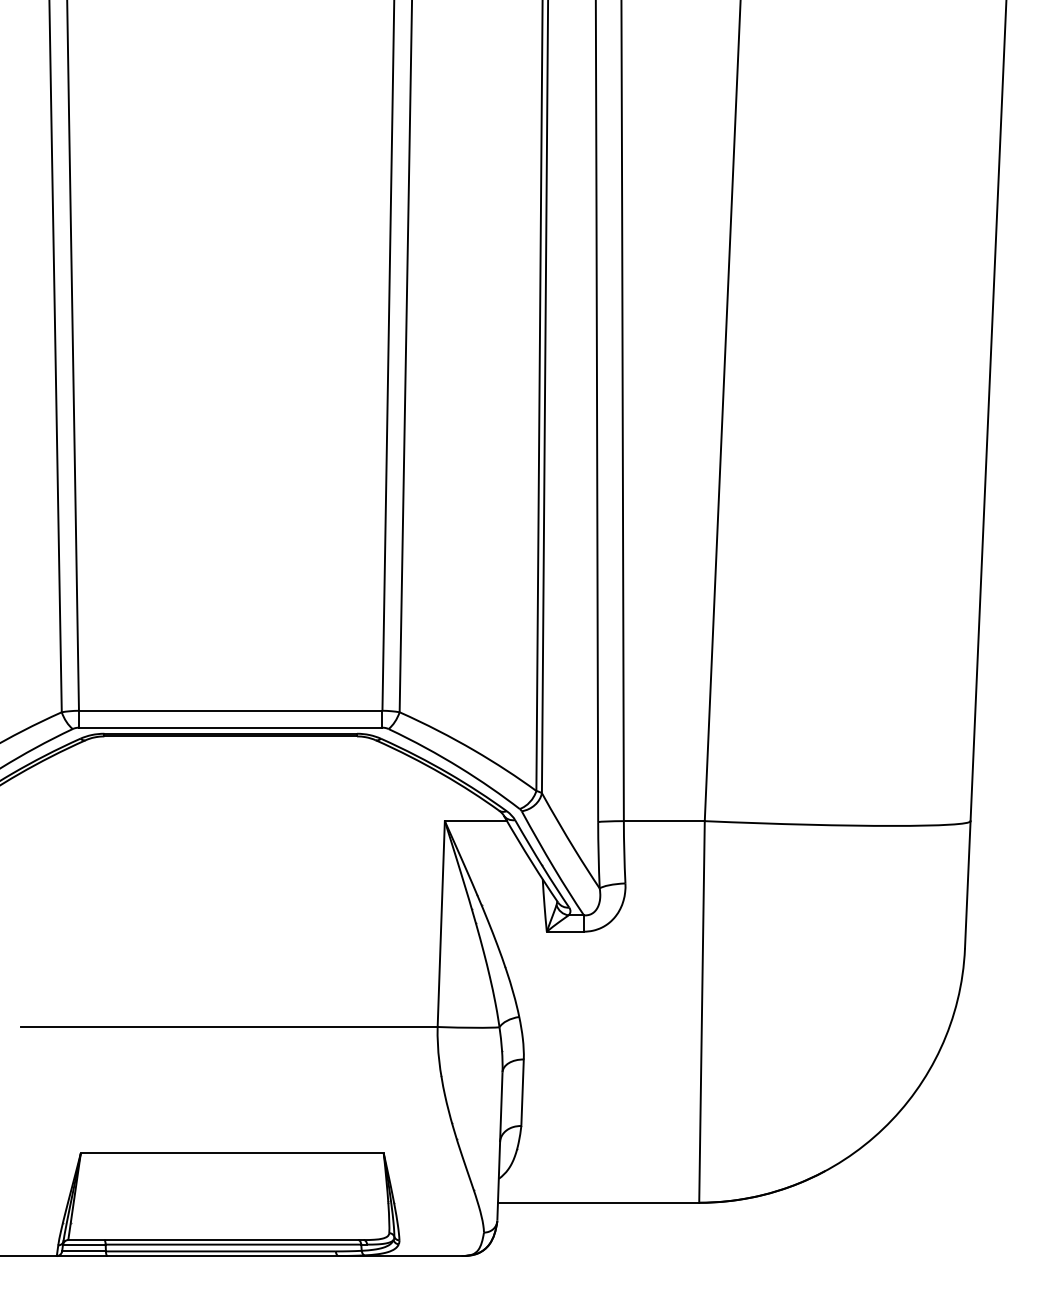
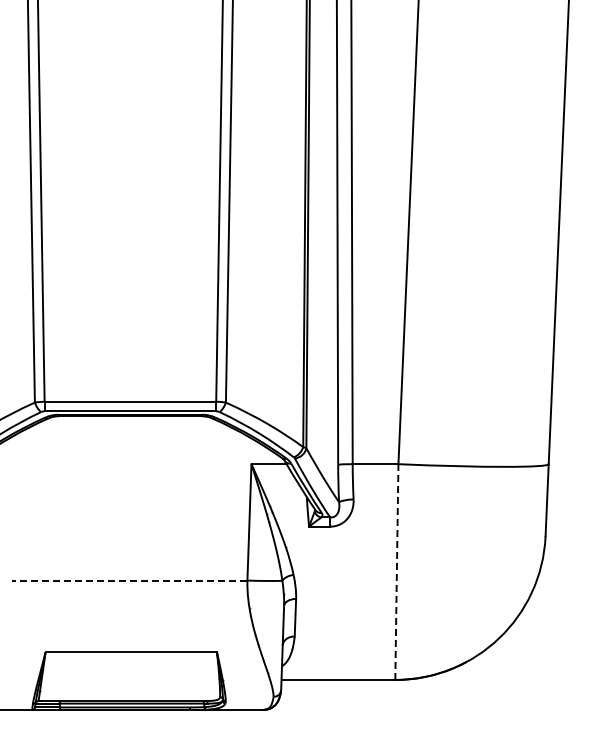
line: (701, 1012) -> (396, 572), solid -> dashed
line: (229, 1026) -> (129, 580), solid -> dashed

